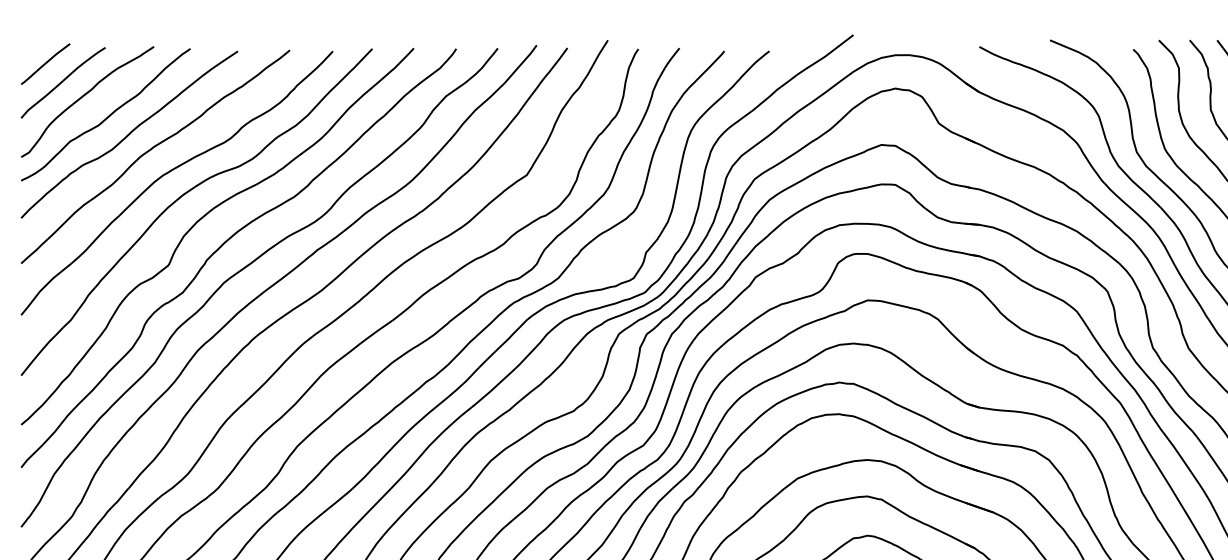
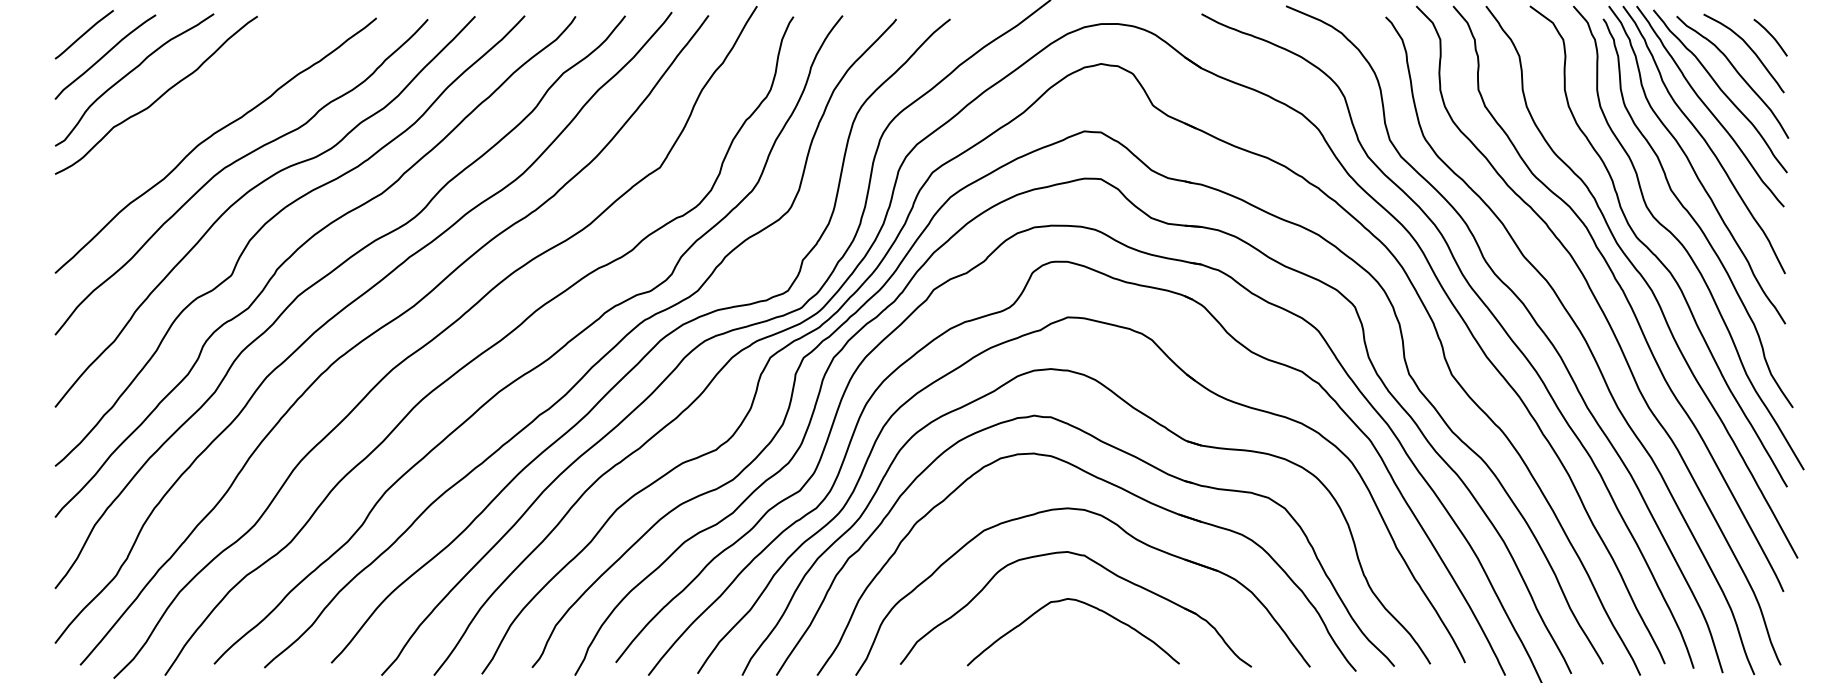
curve: (129, 134) -> (184, 118), removed

